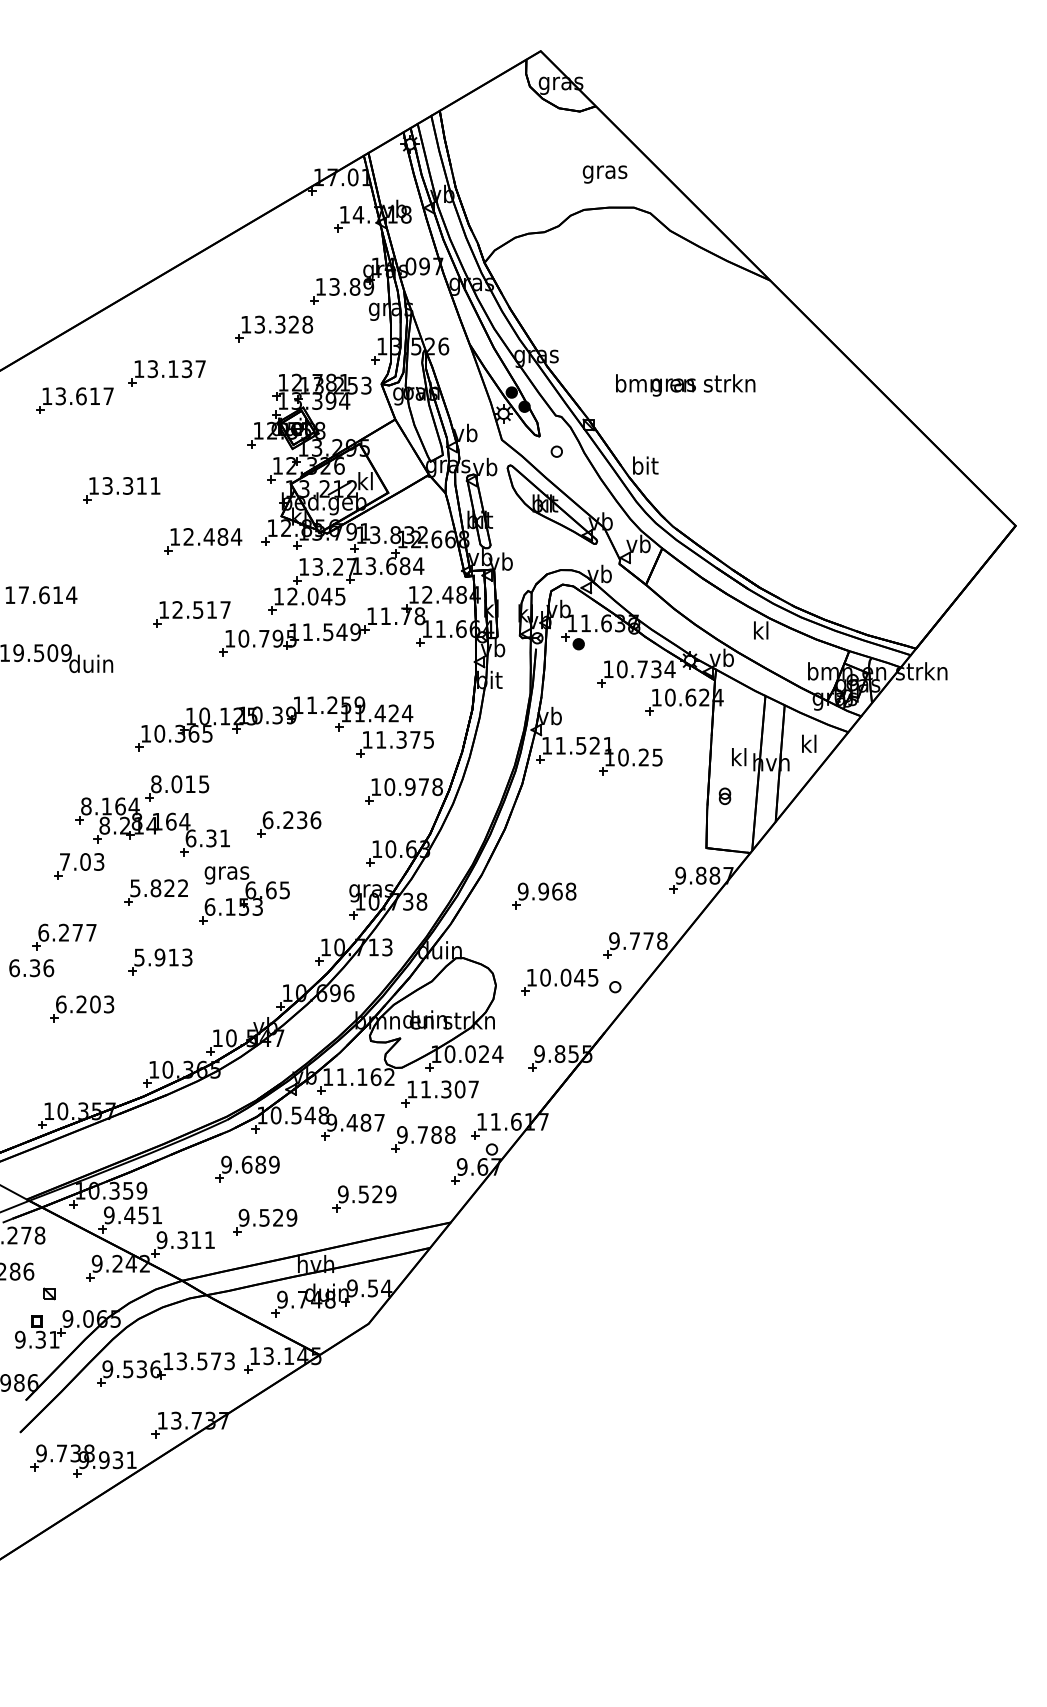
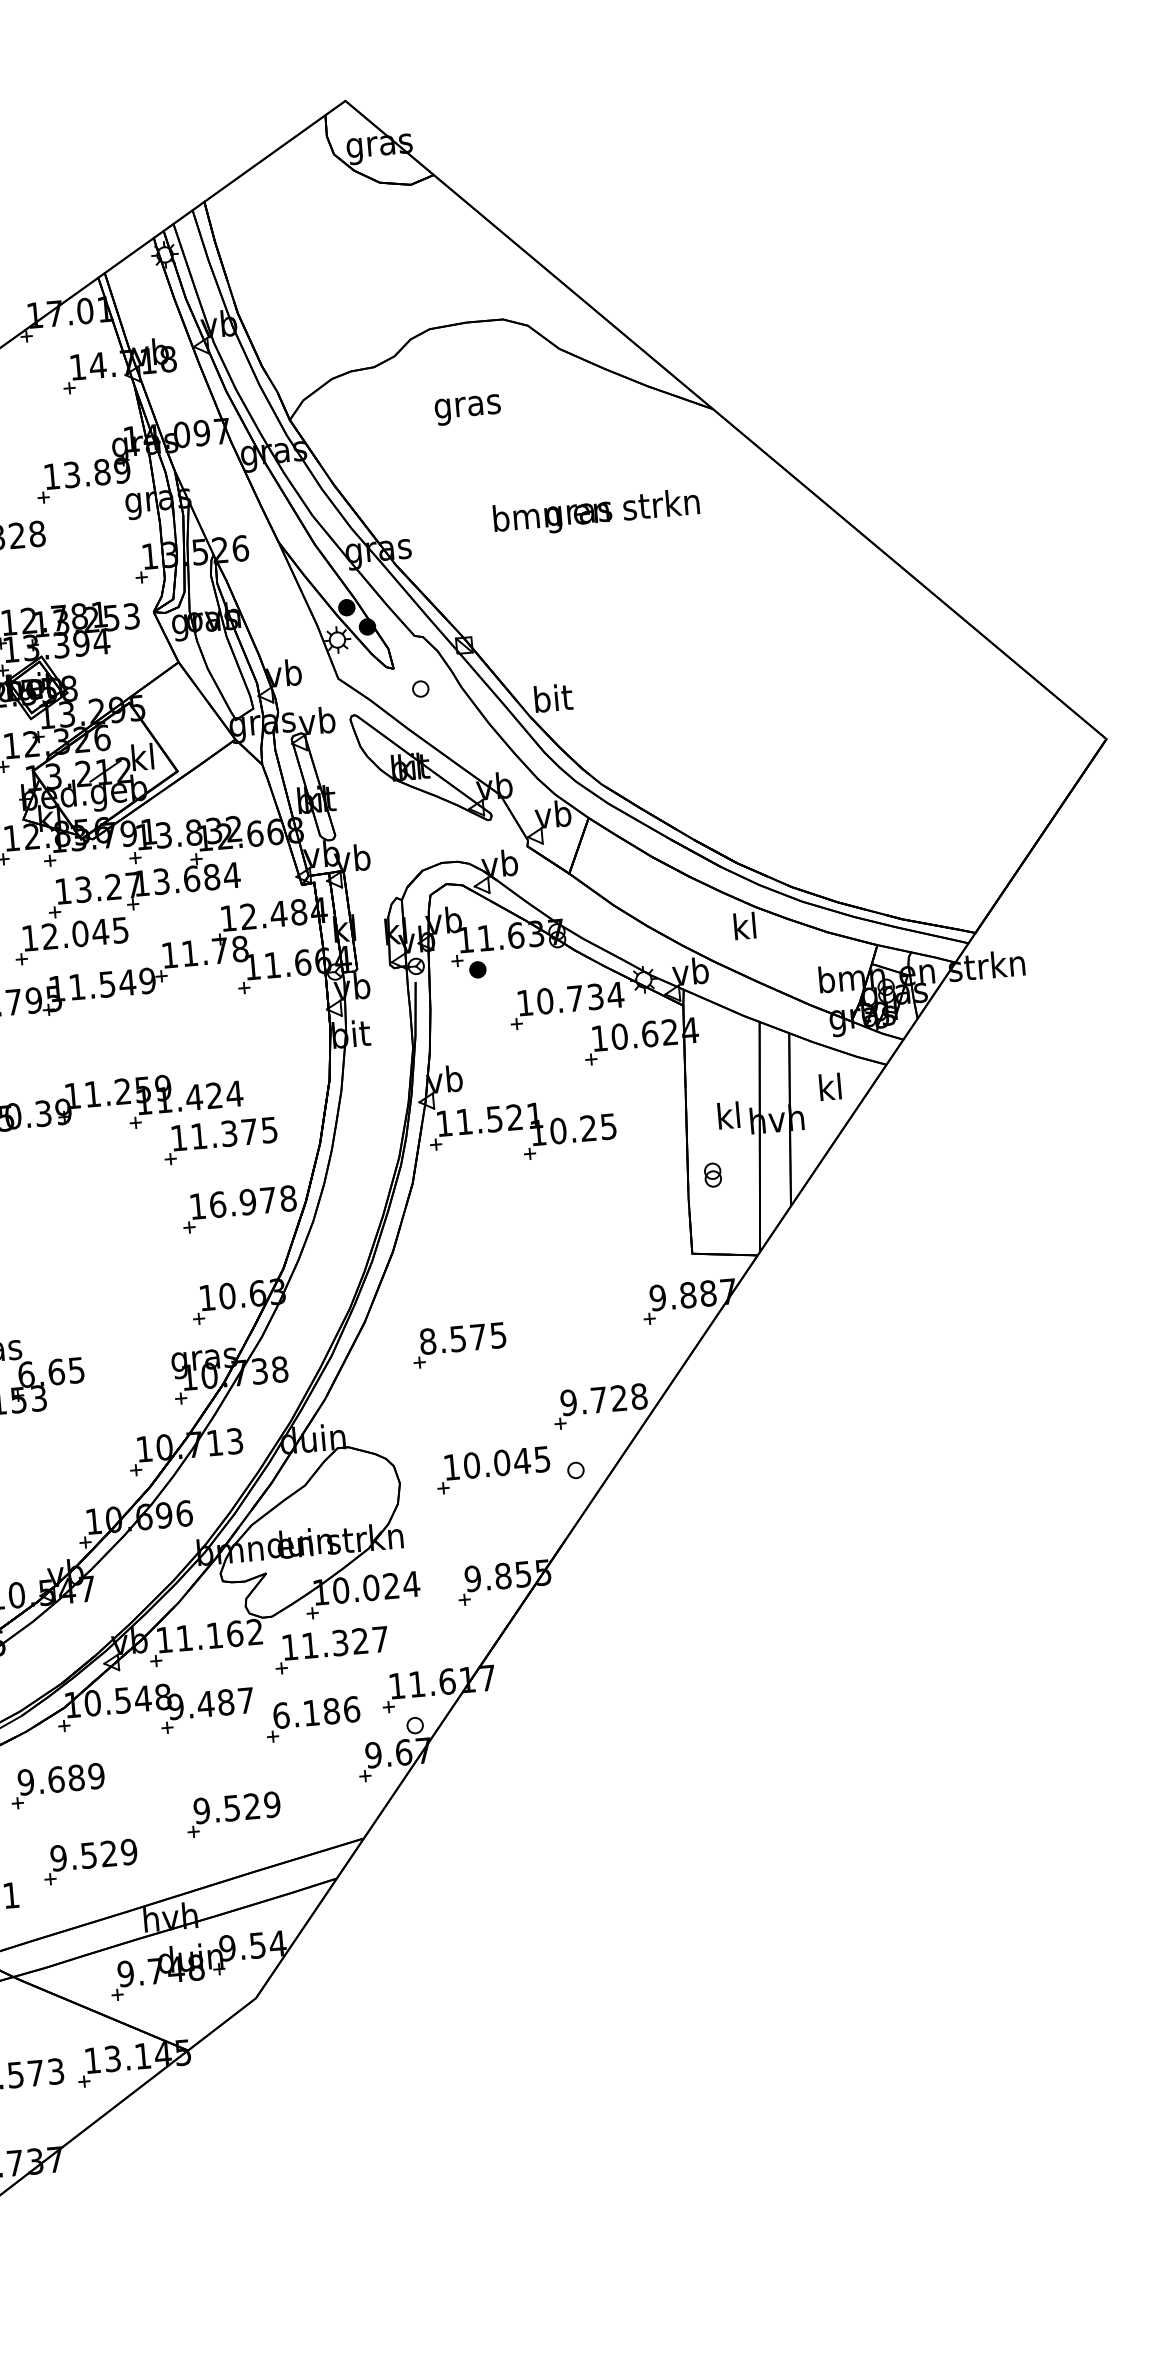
text: (604, 174) -> (467, 409), moved
text: (685, 385) -> (596, 512), moved
text: (389, 786) -> (217, 1203), 10.978 -> 16.978
part: (289, 824) -> (74, 1272), removed
text: (546, 891) -> (462, 1338), 9.968 -> 8.575
text: (648, 940) -> (618, 1397), 9.778 -> 9.728
text: (459, 1089) -> (359, 1641), 11.307 -> 11.327
text: (426, 1134) -> (316, 1711), 9.788 -> 6.186

